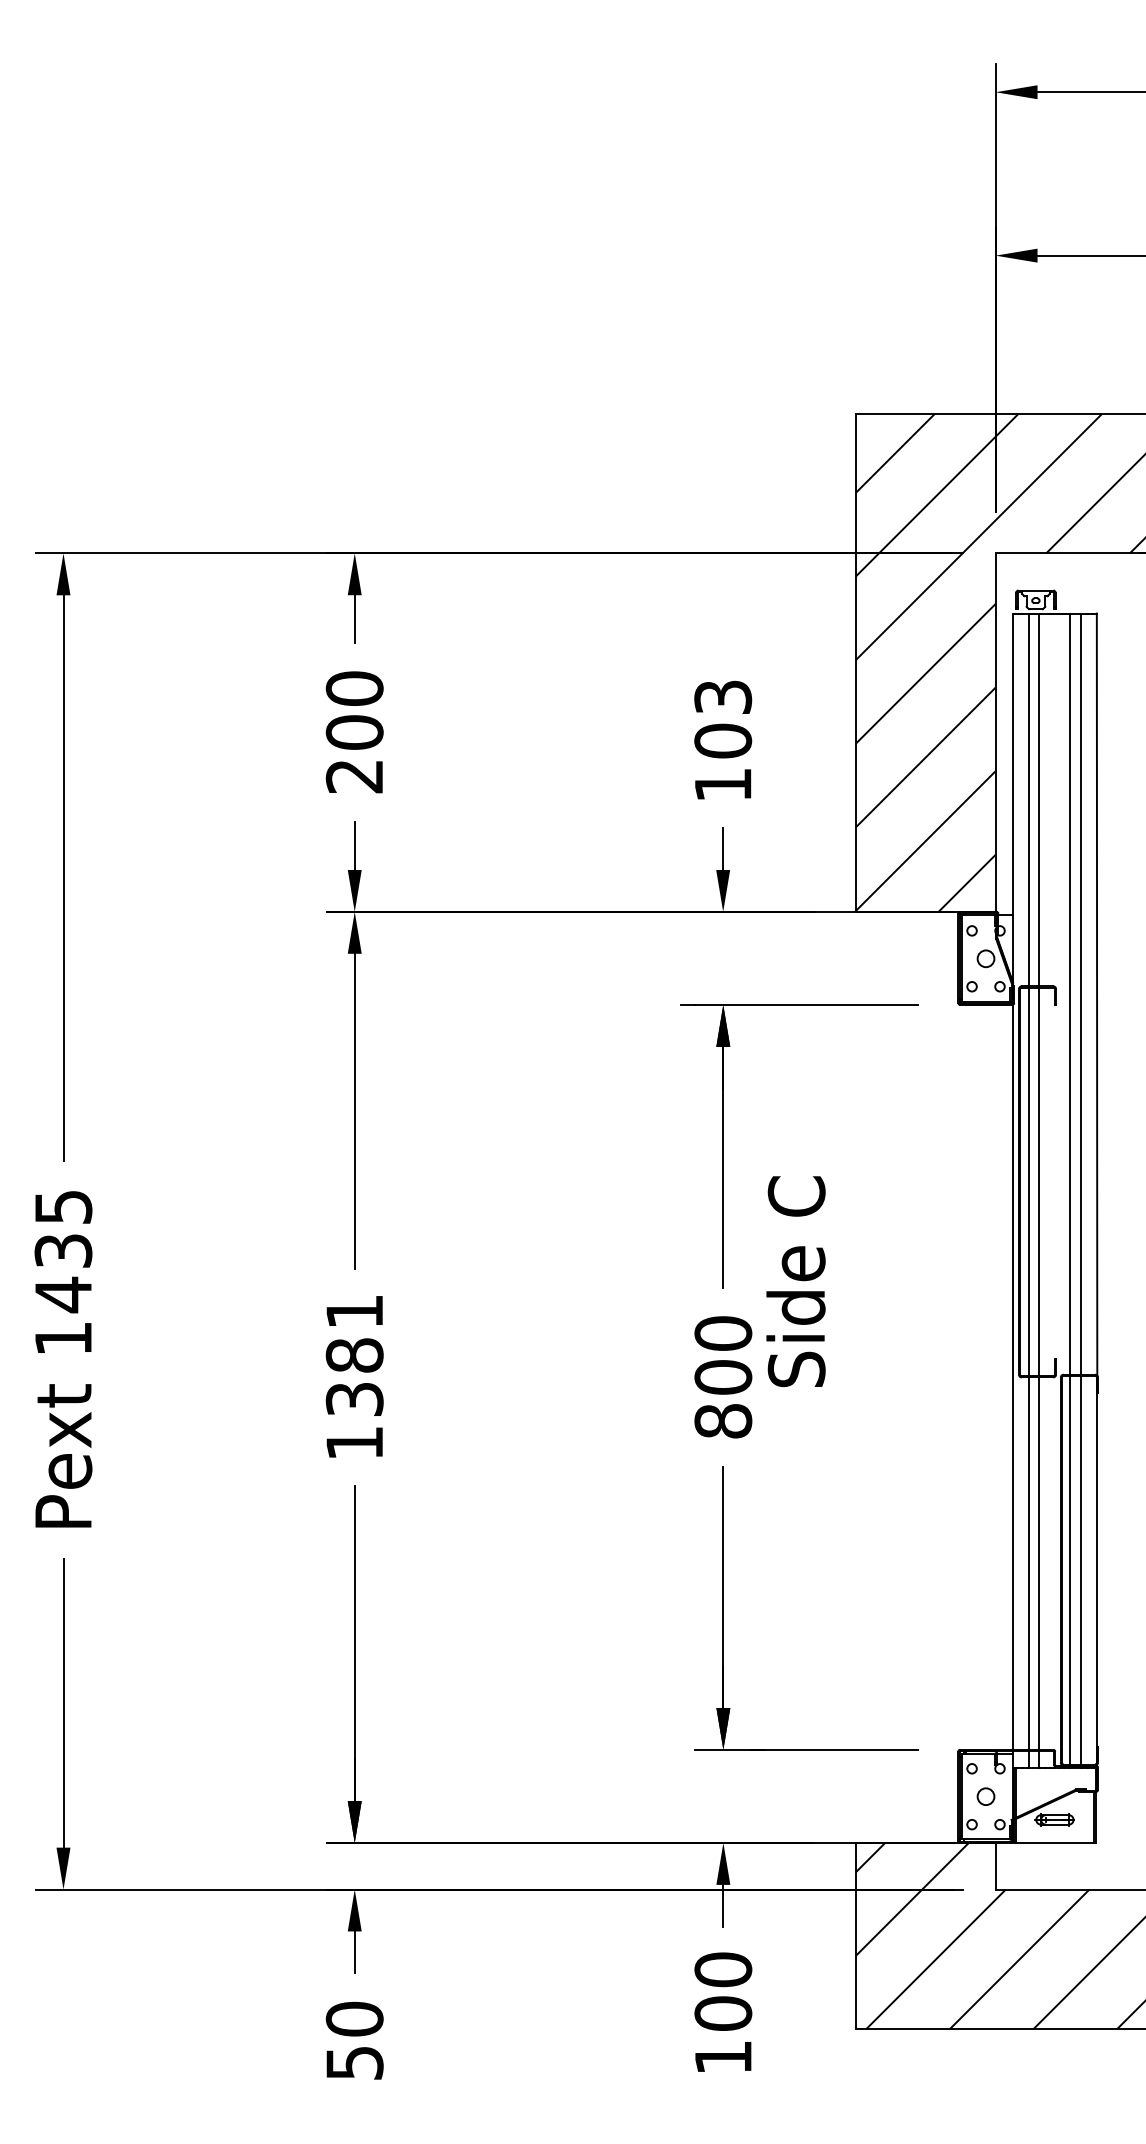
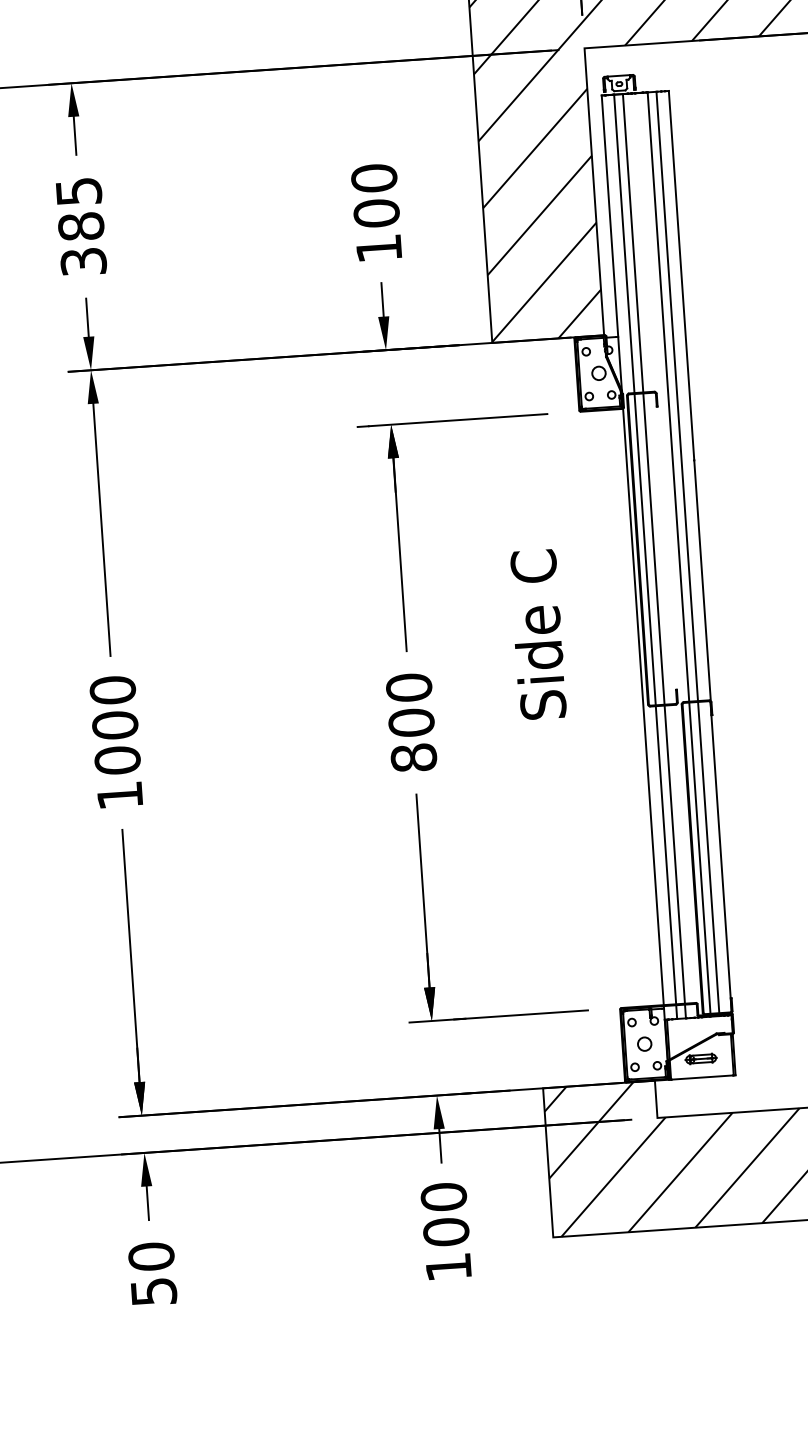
text: (723, 697) -> (374, 178), 103 -> 100
text: (354, 732) -> (81, 226), 200 -> 385
text: (795, 1281) -> (537, 634), moved
text: (354, 1355) -> (115, 725), 1381 -> 1000

